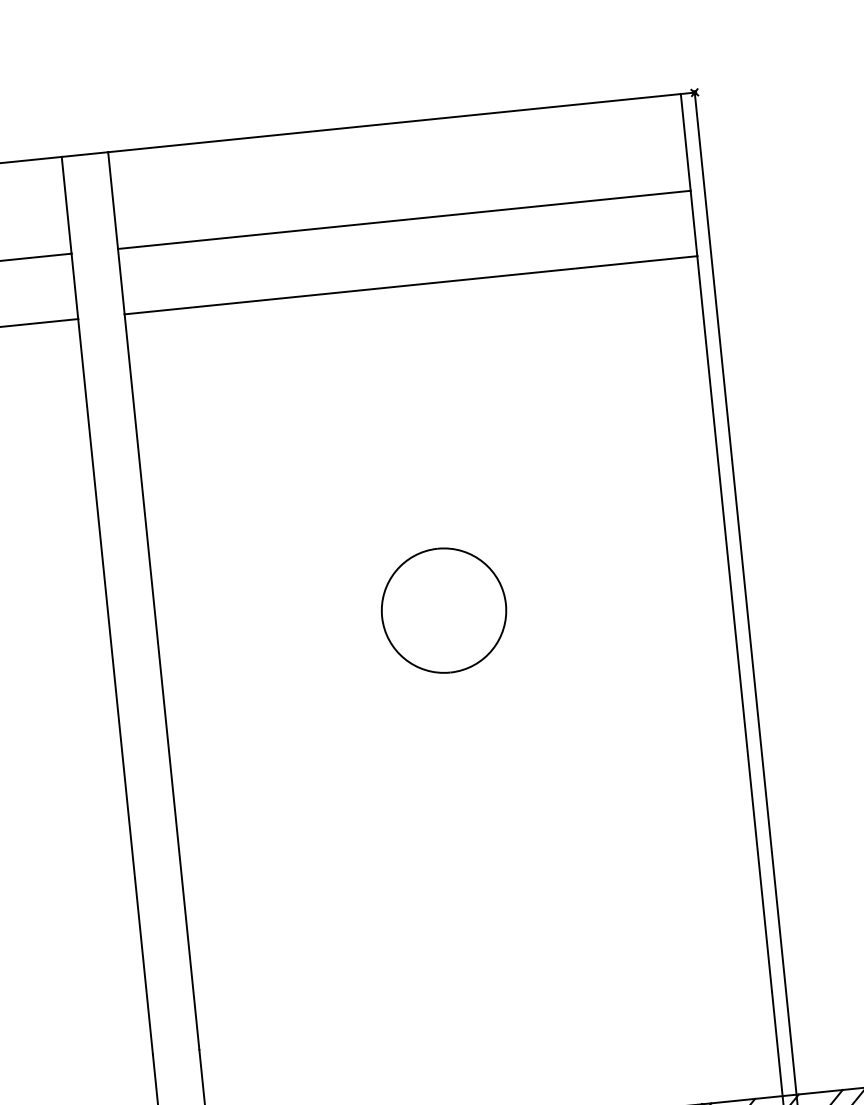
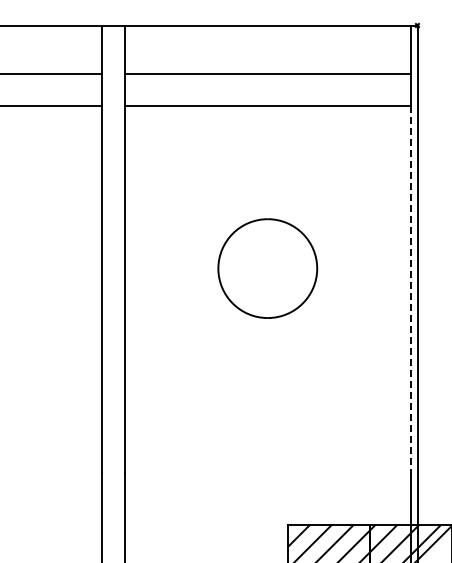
part: (443, 610) -> (267, 268), size x1.6
line: (734, 625) -> (410, 290), solid -> dashed

